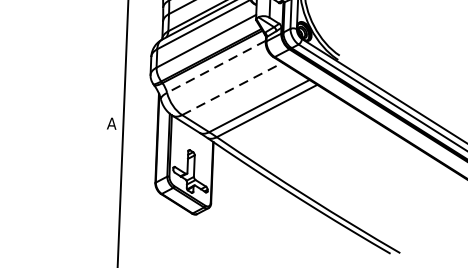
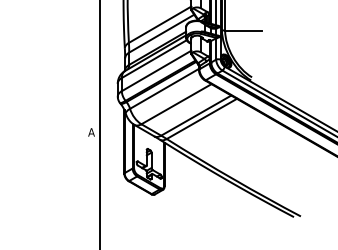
line: (216, 66) -> (164, 88), dashed -> solid
line: (232, 87) -> (176, 103), dashed -> solid

